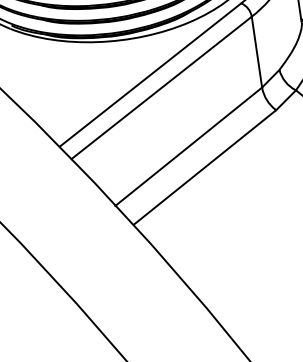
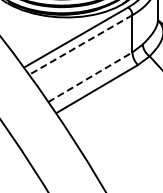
line: (160, 87) -> (80, 44), solid -> dashed
line: (189, 147) -> (90, 77), solid -> dashed

